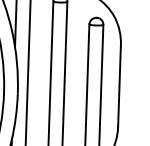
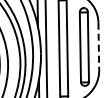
line: (118, 86) -> (98, 46), solid -> dashed

